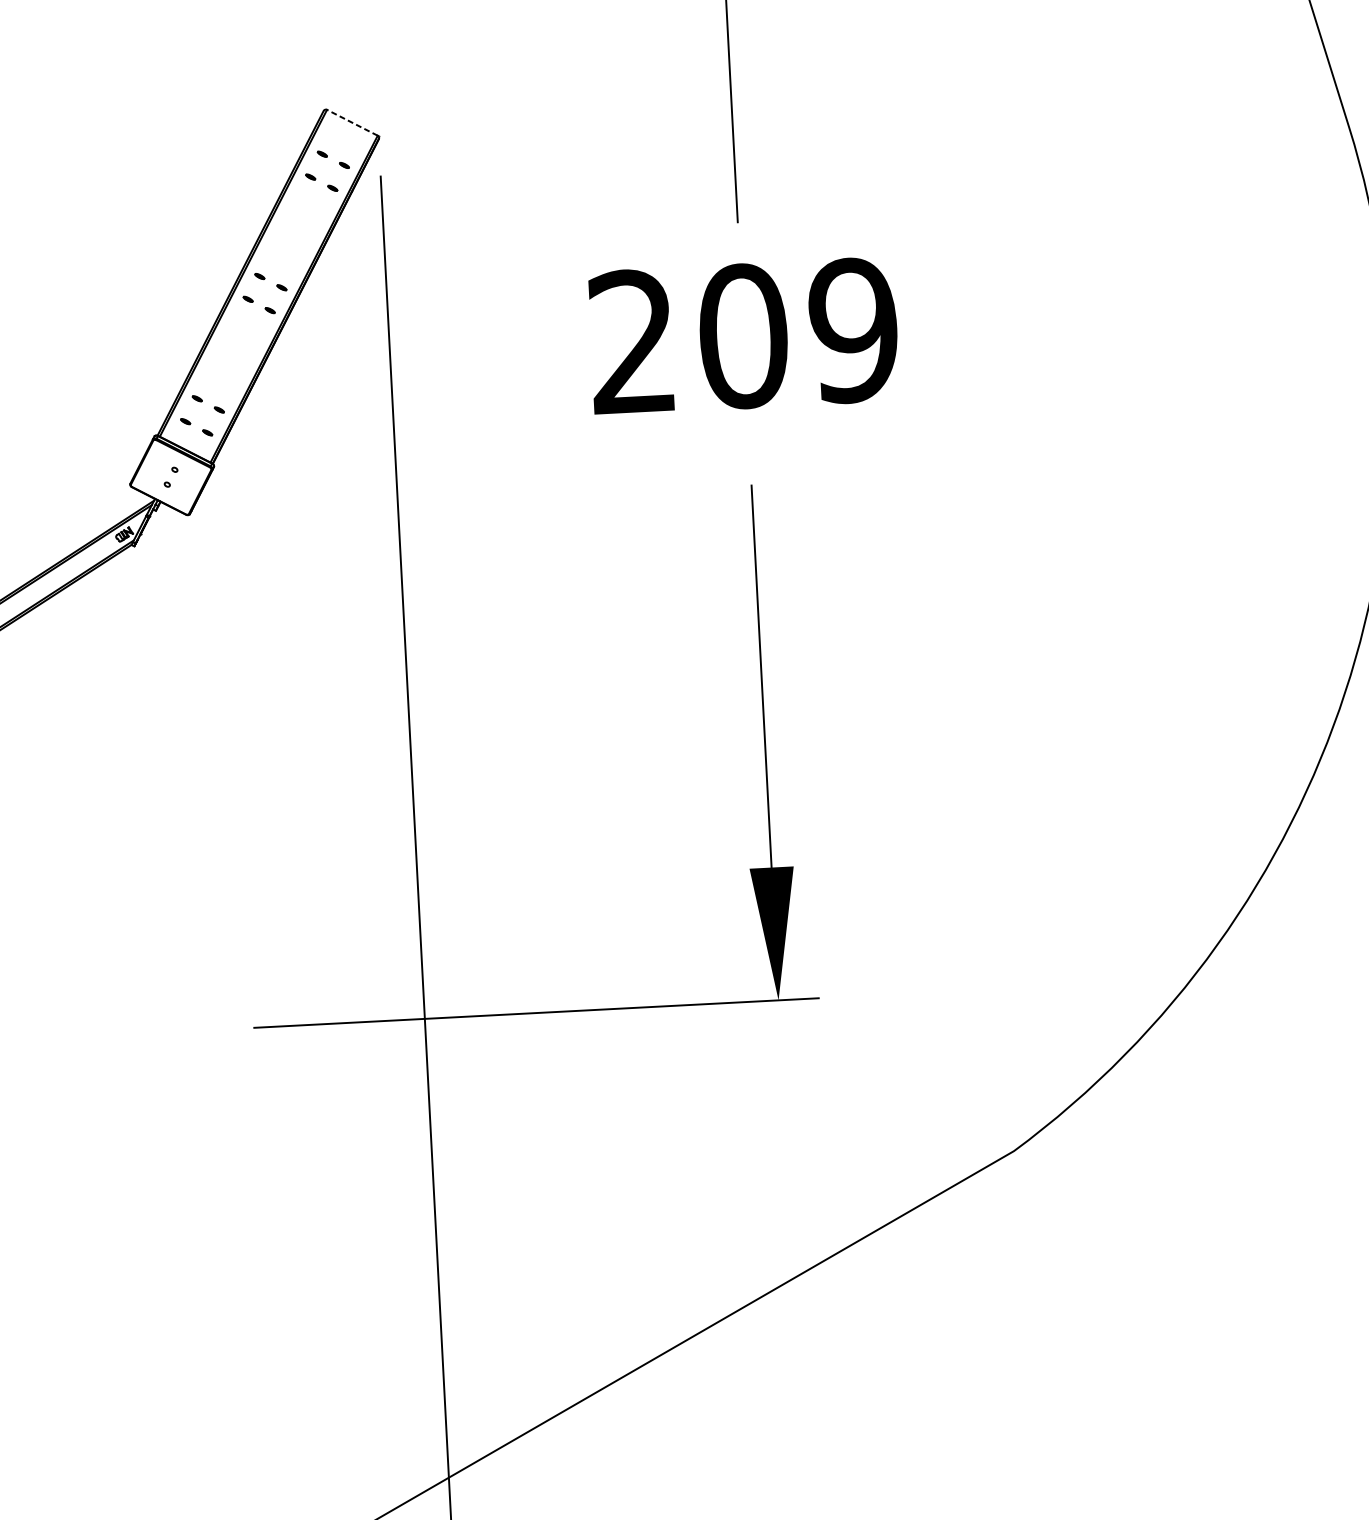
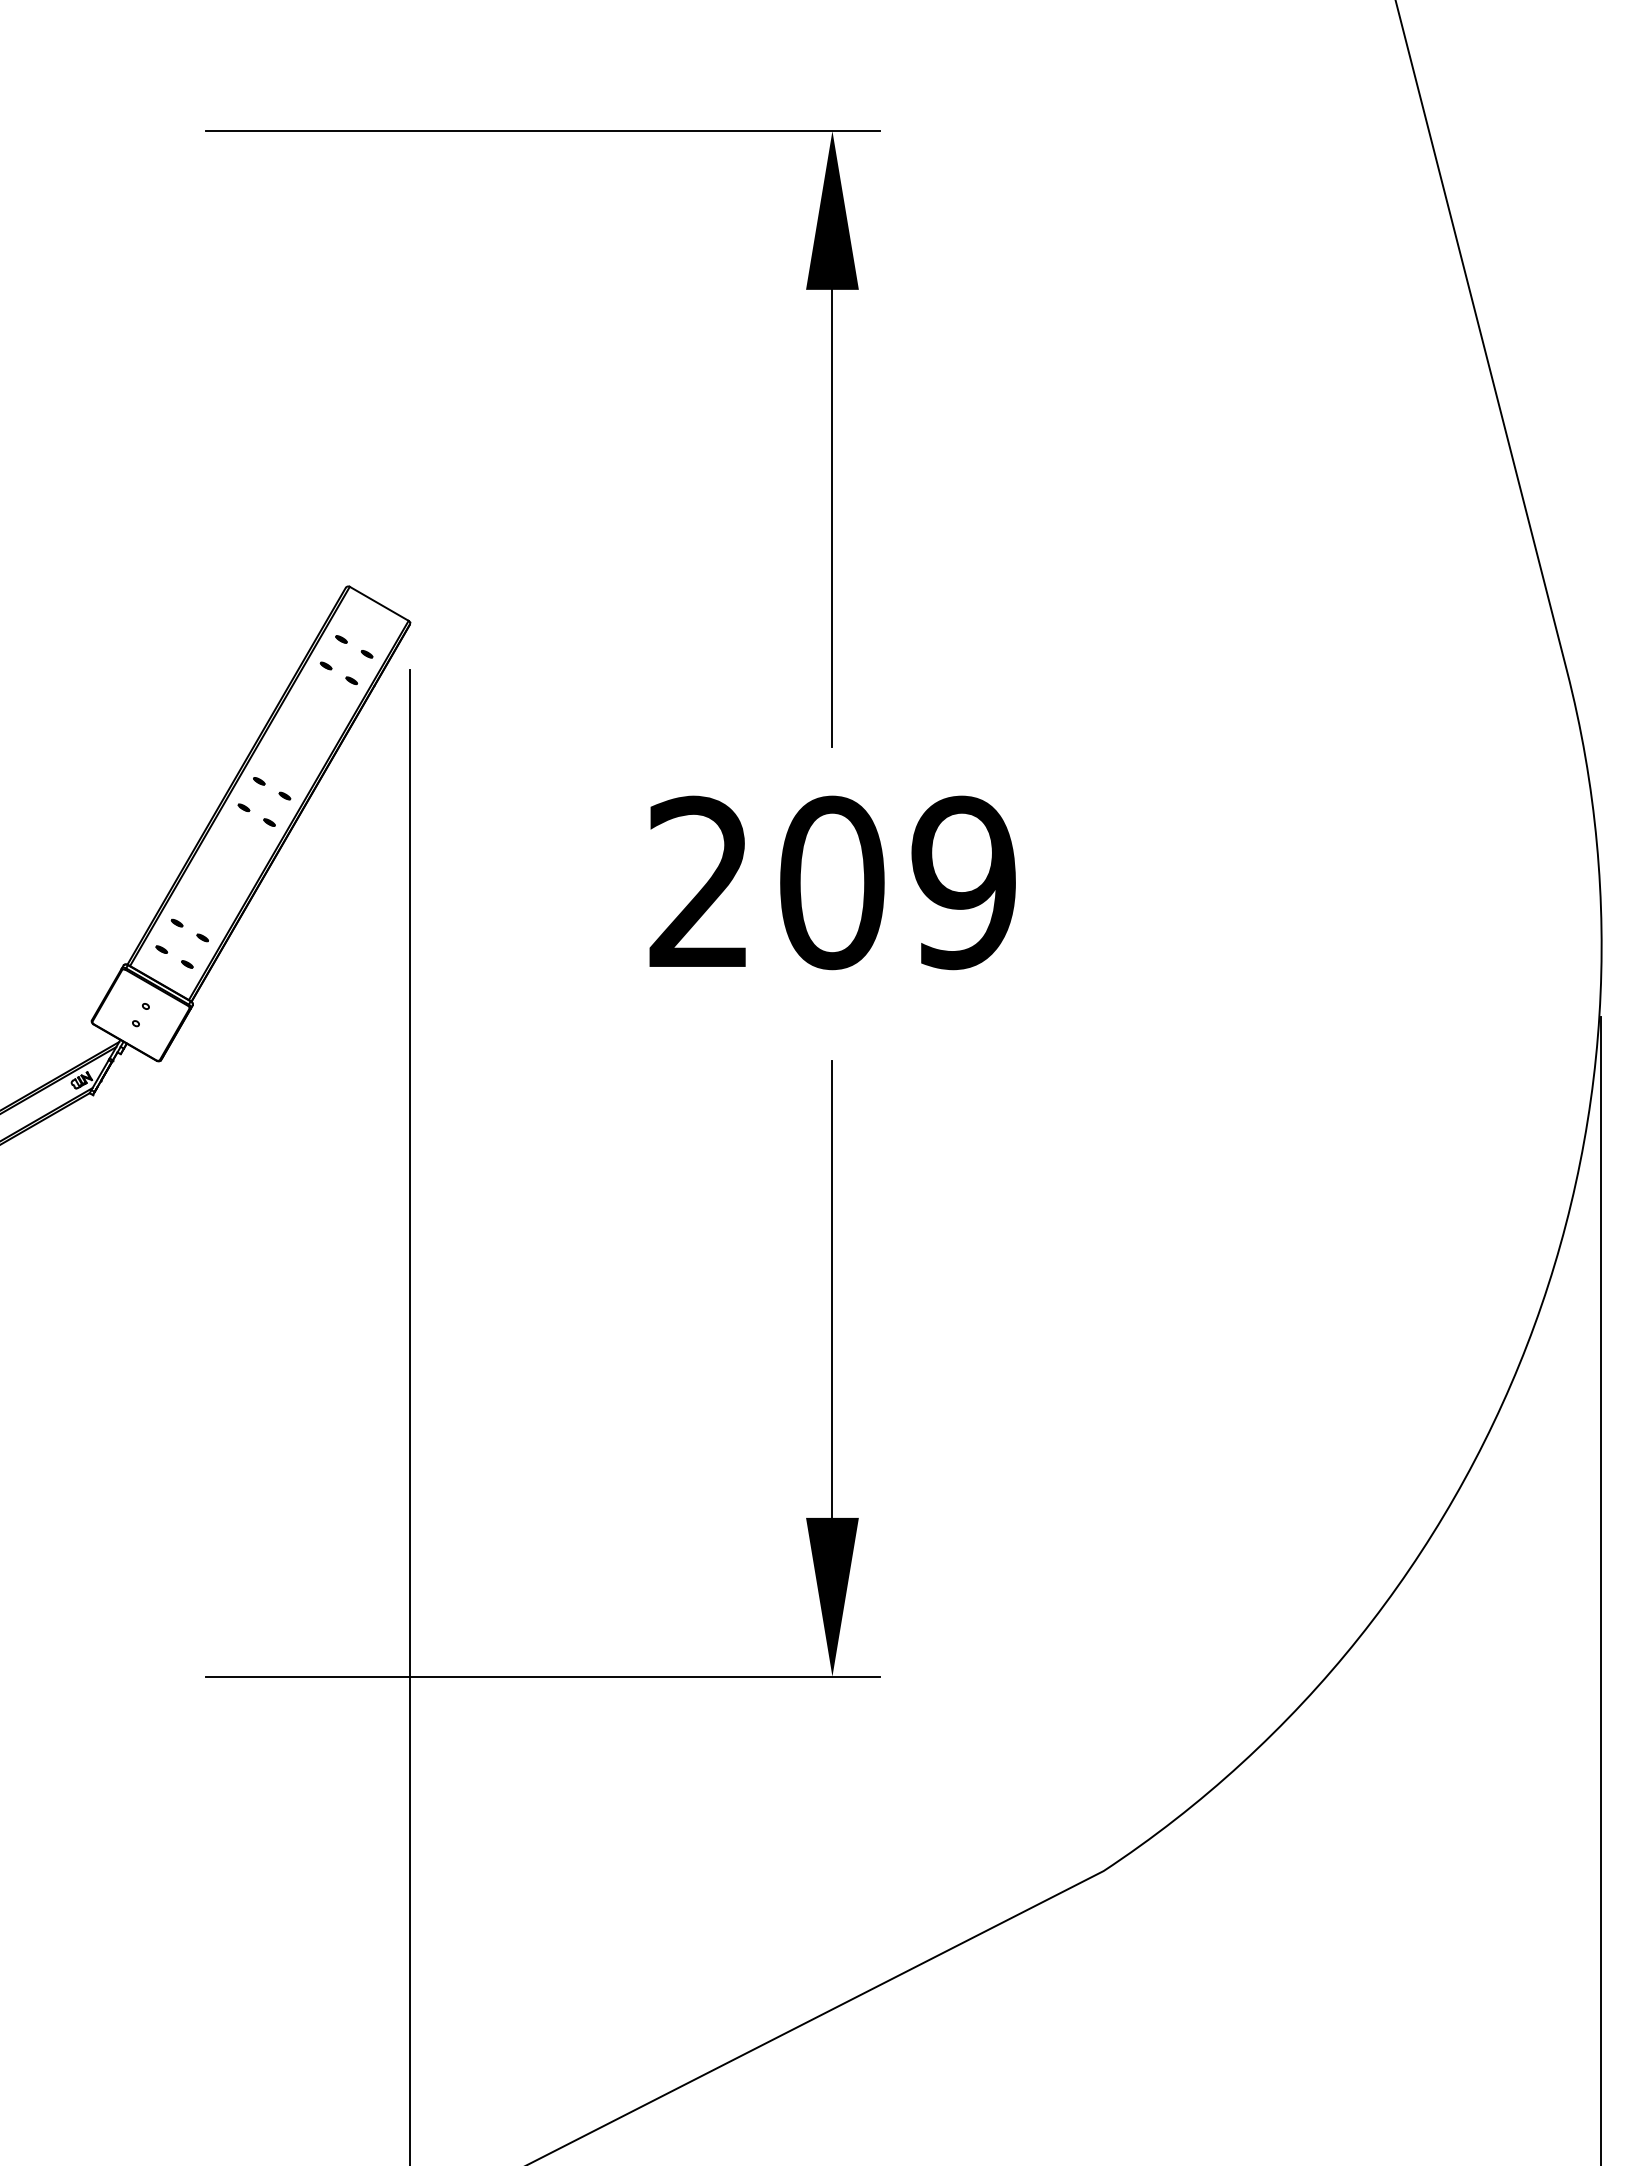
line: (352, 122) -> (379, 603), dashed -> solid

